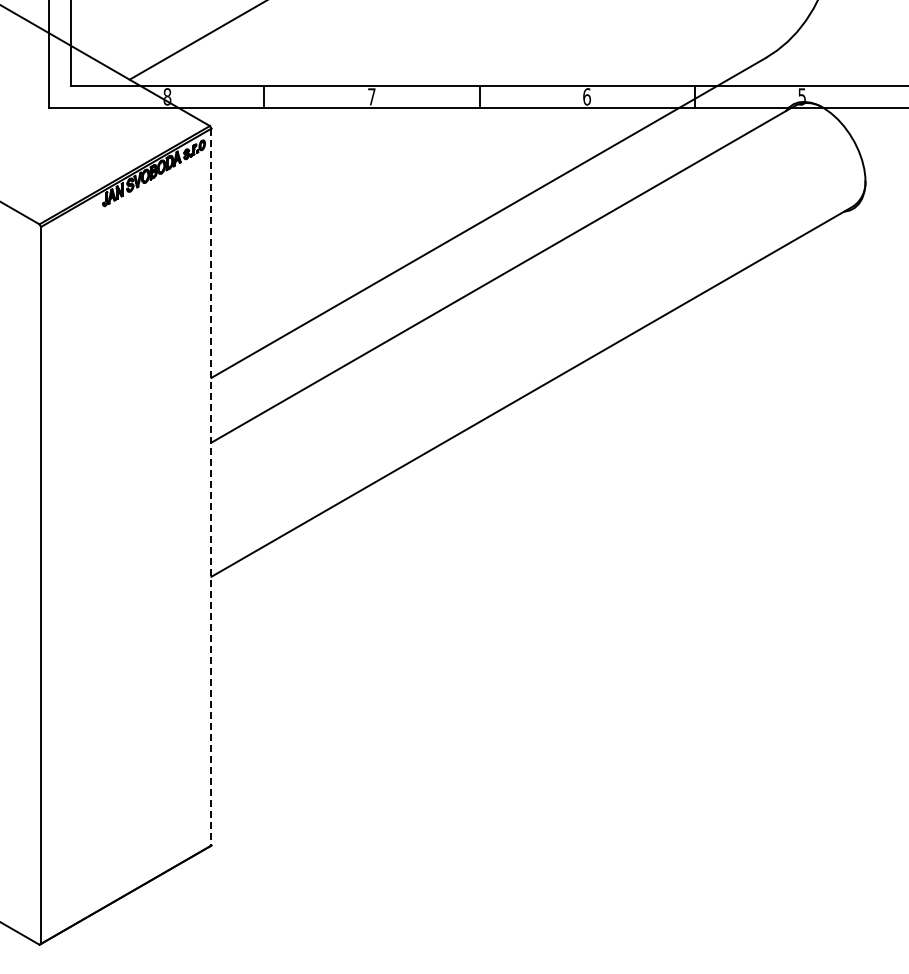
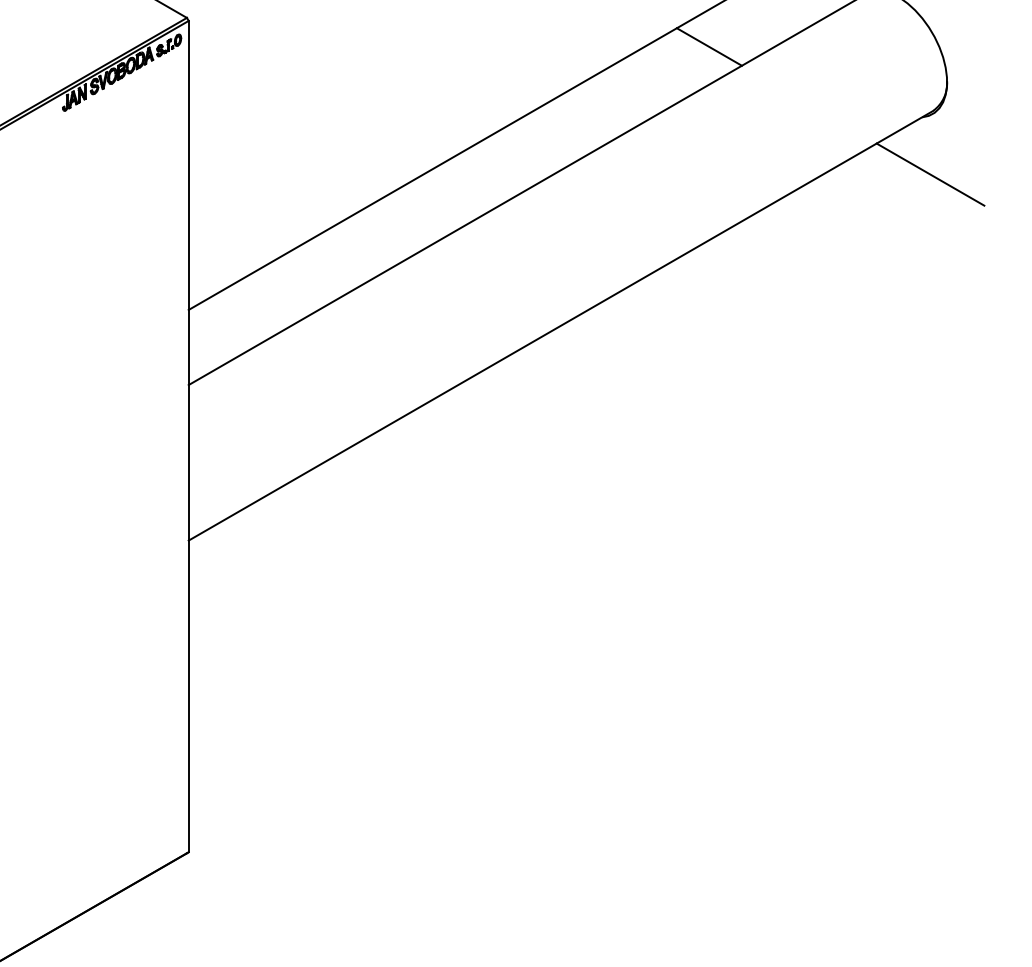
line: (660, 150) -> (709, 46), added
line: (850, 260) -> (929, 173), added
line: (211, 487) -> (188, 437), dashed -> solid

